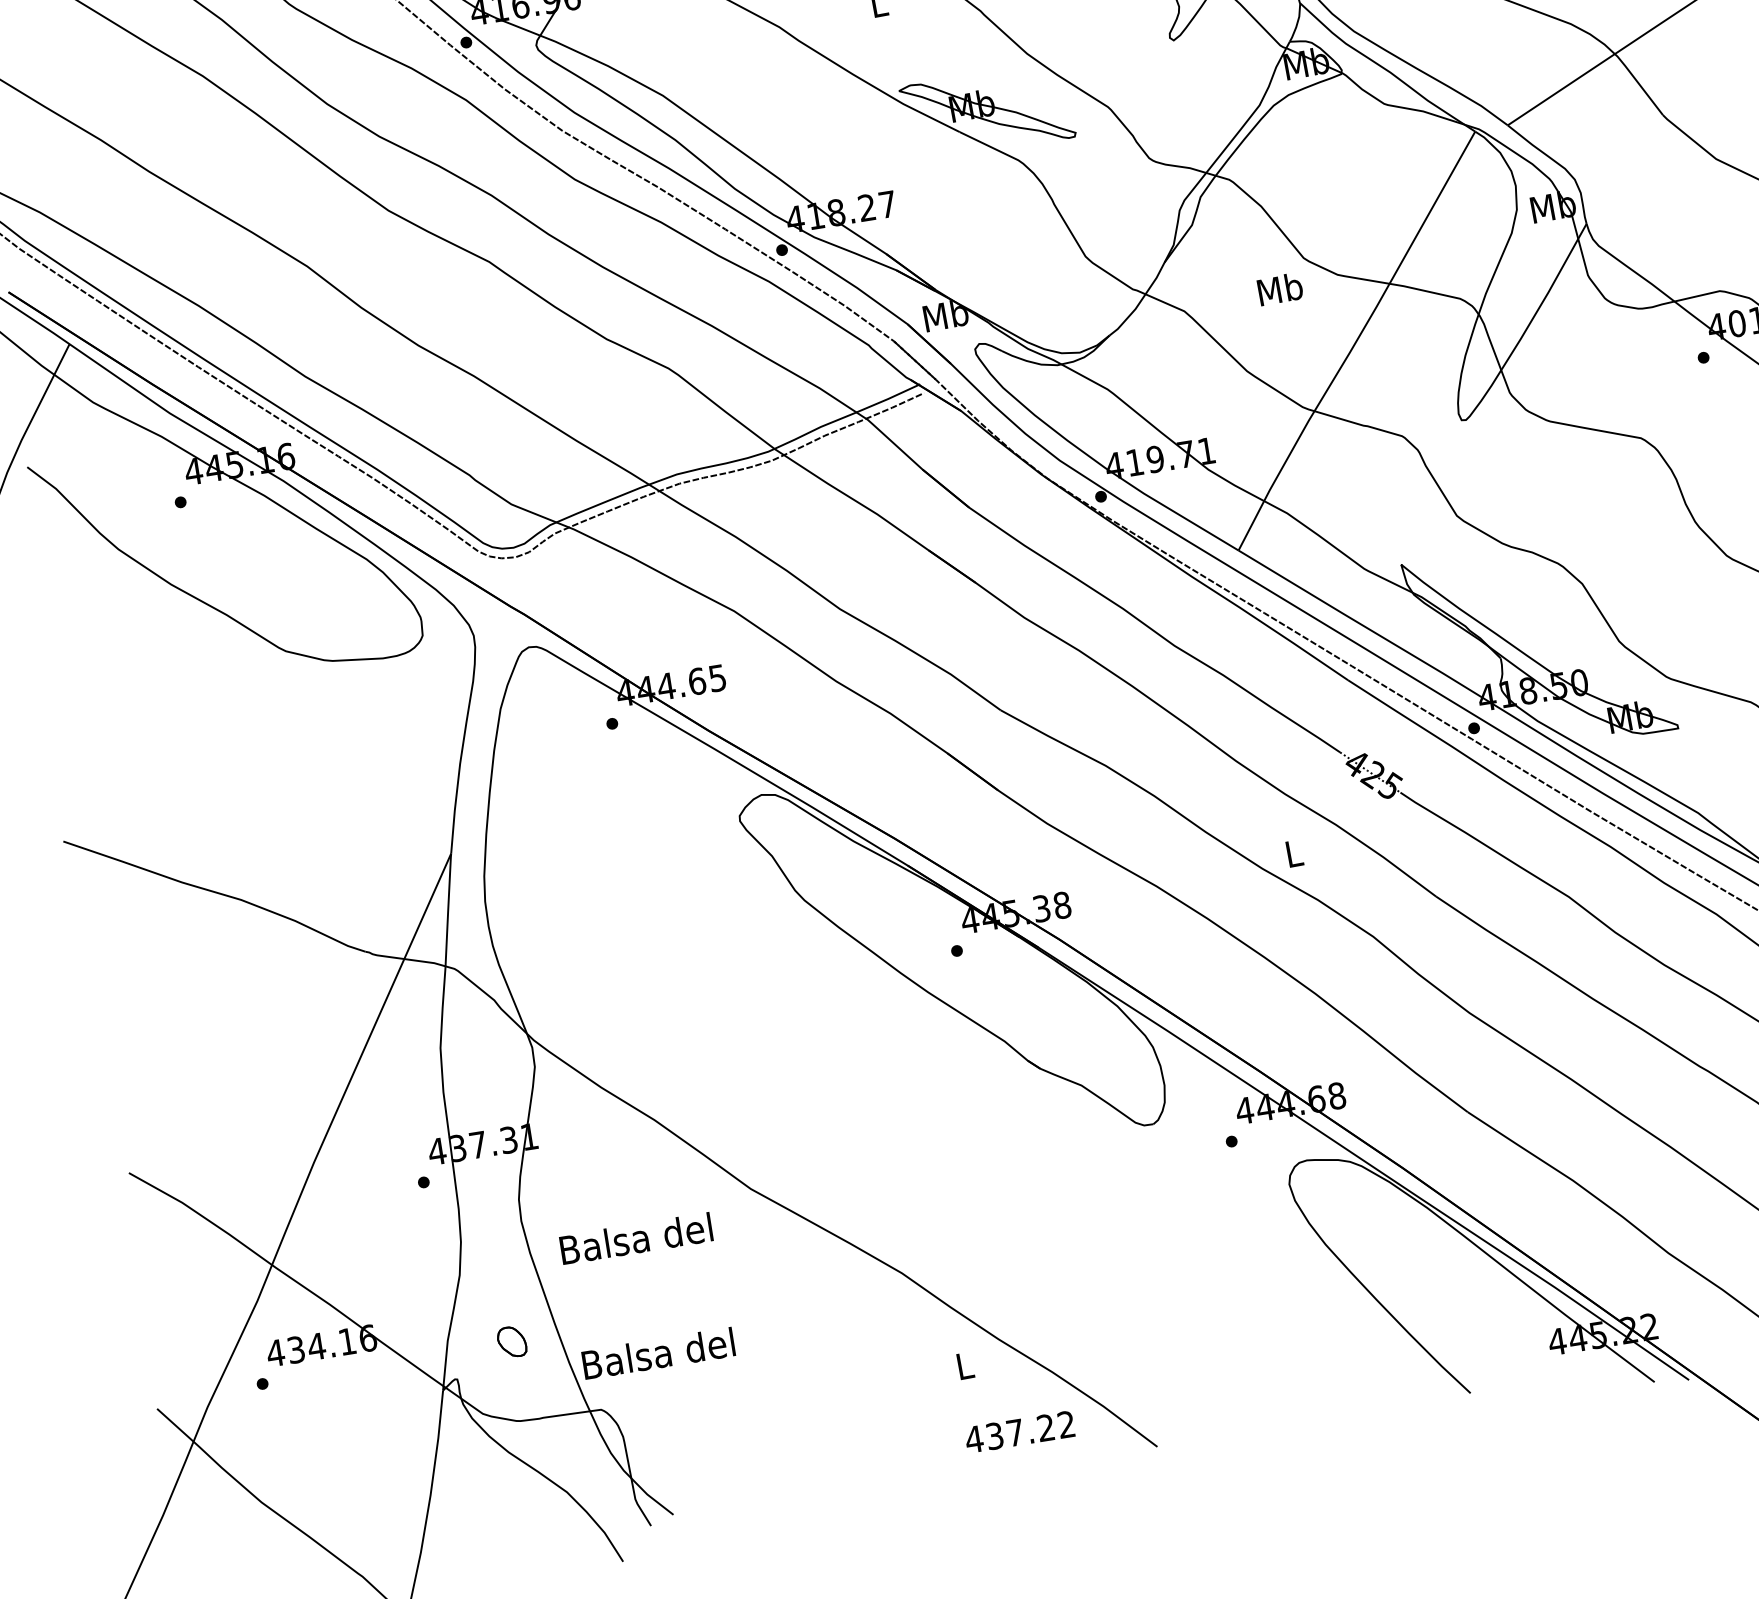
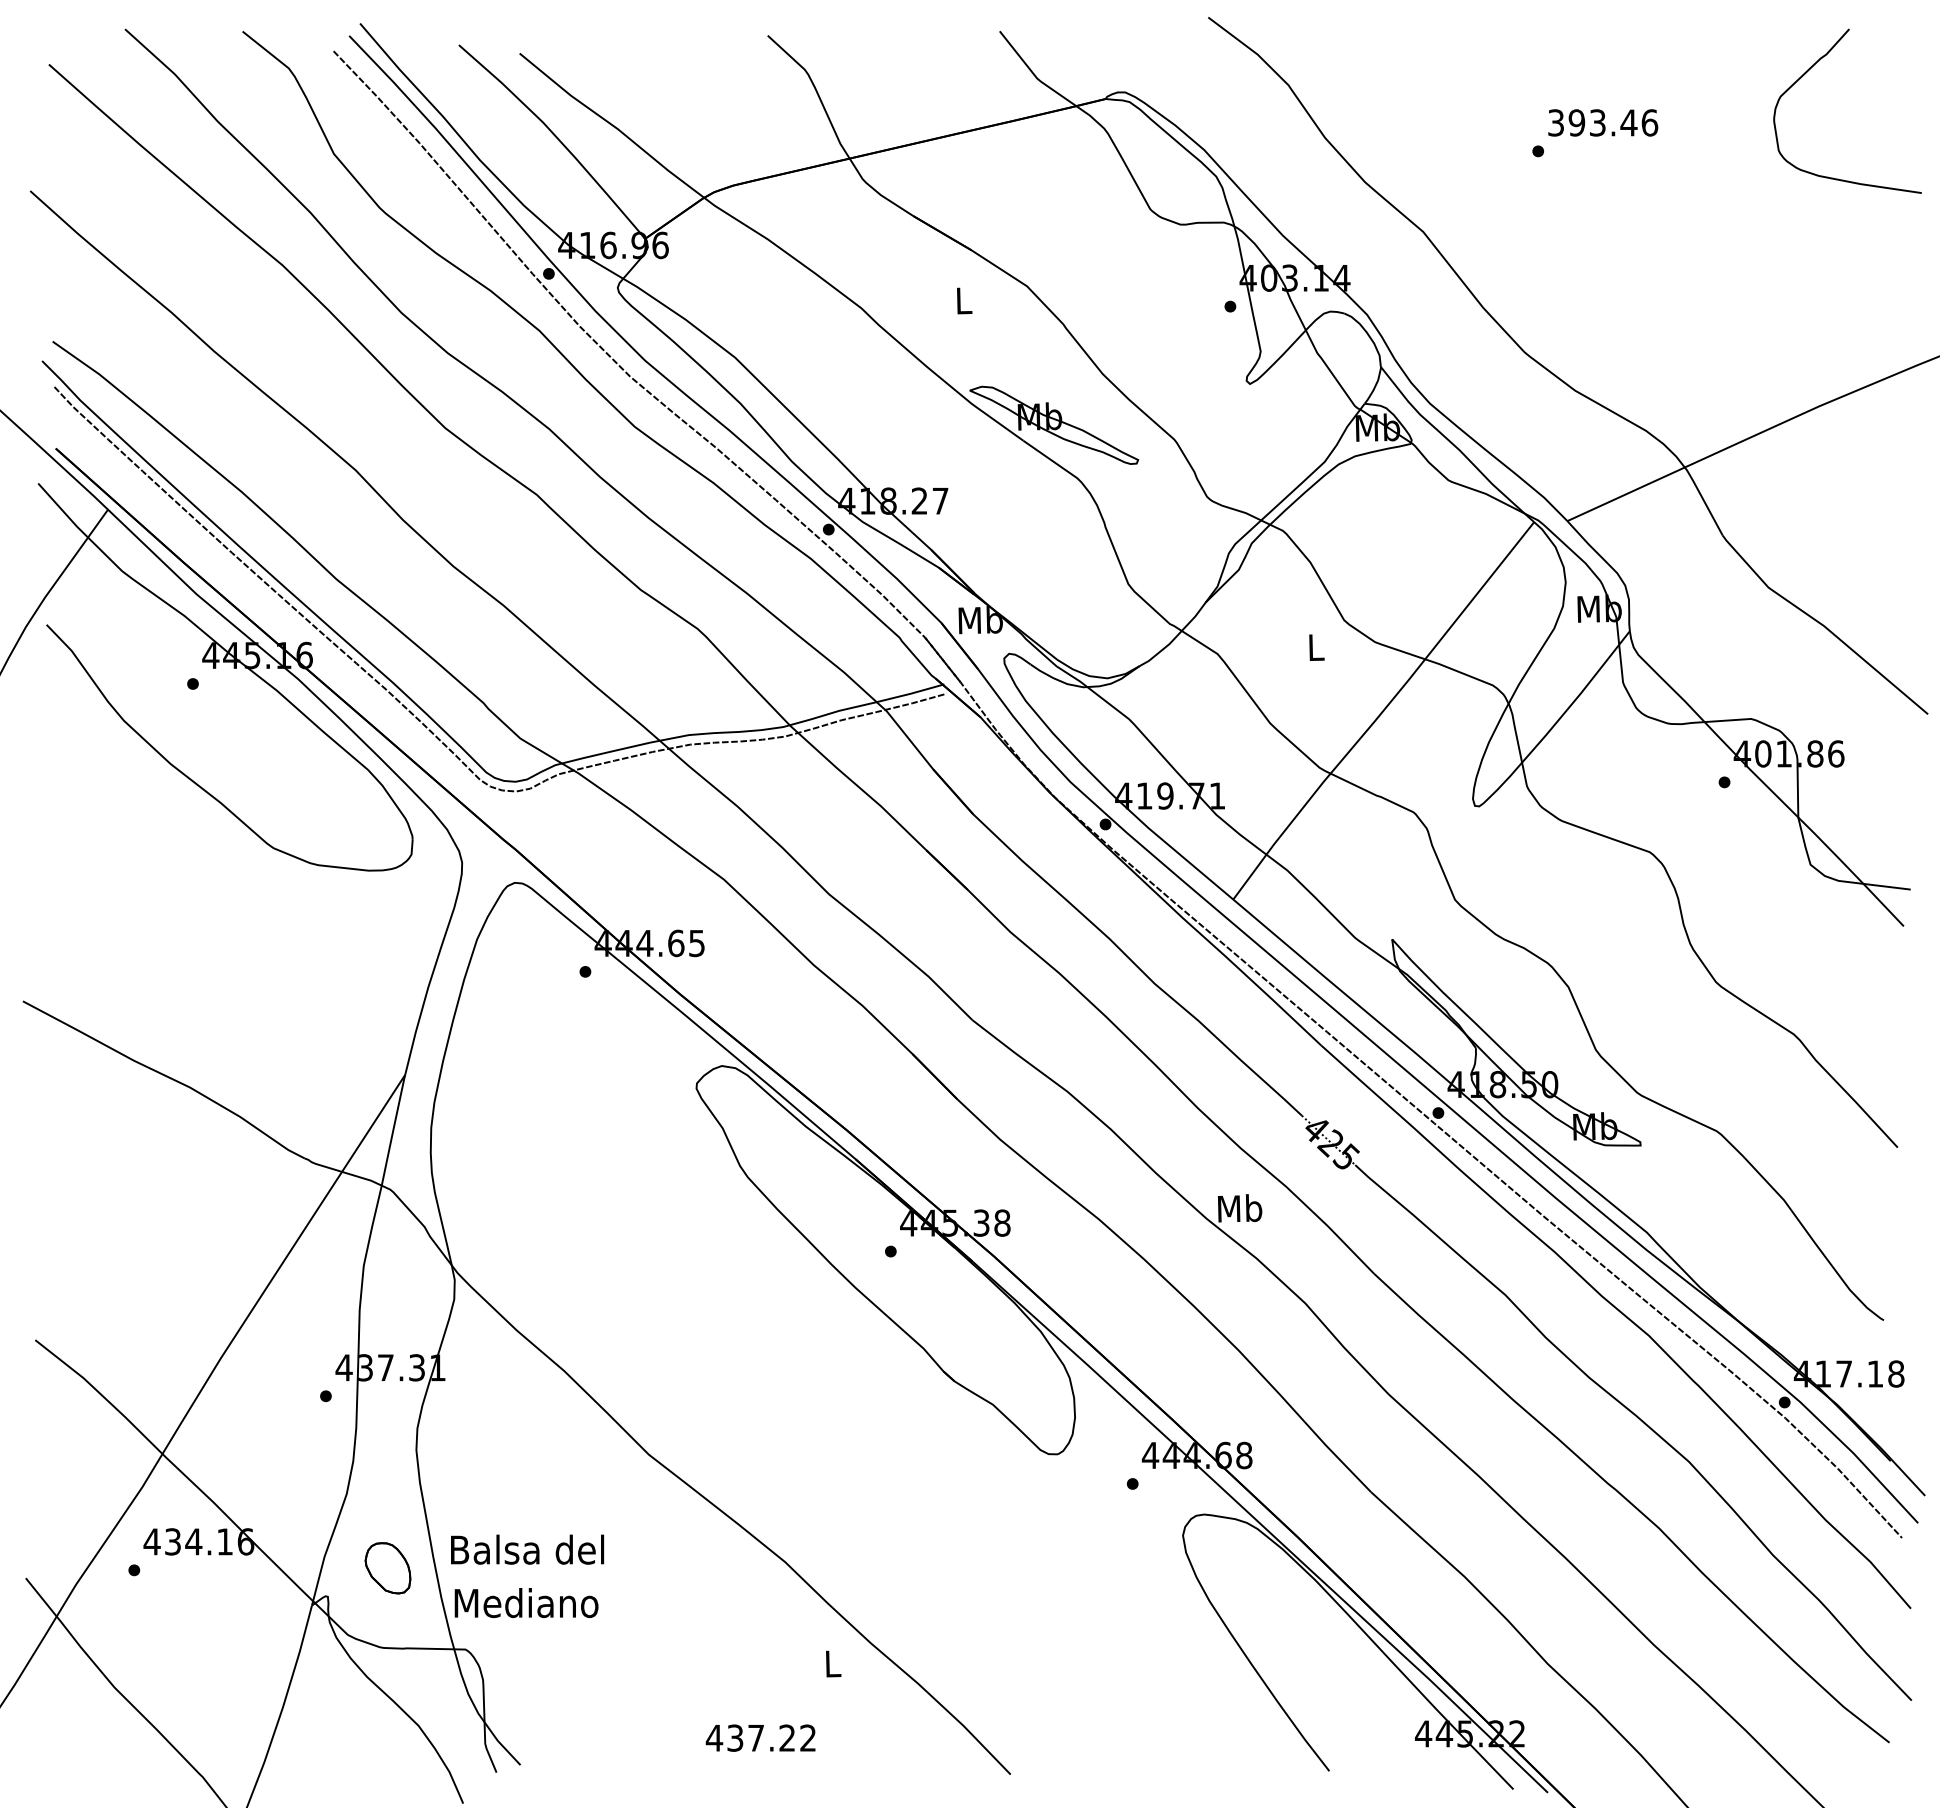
text: (1279, 289) -> (1315, 647), Mb -> L
text: (1294, 853) -> (1240, 1208), L -> Mb
text: (636, 1238) -> (527, 1549), moved
part: (511, 1342) -> (387, 1568), size x1.67
text: (659, 1353) -> (532, 1603), Balsa del -> Mediano
text: (1019, 1431) -> (760, 1737), moved

